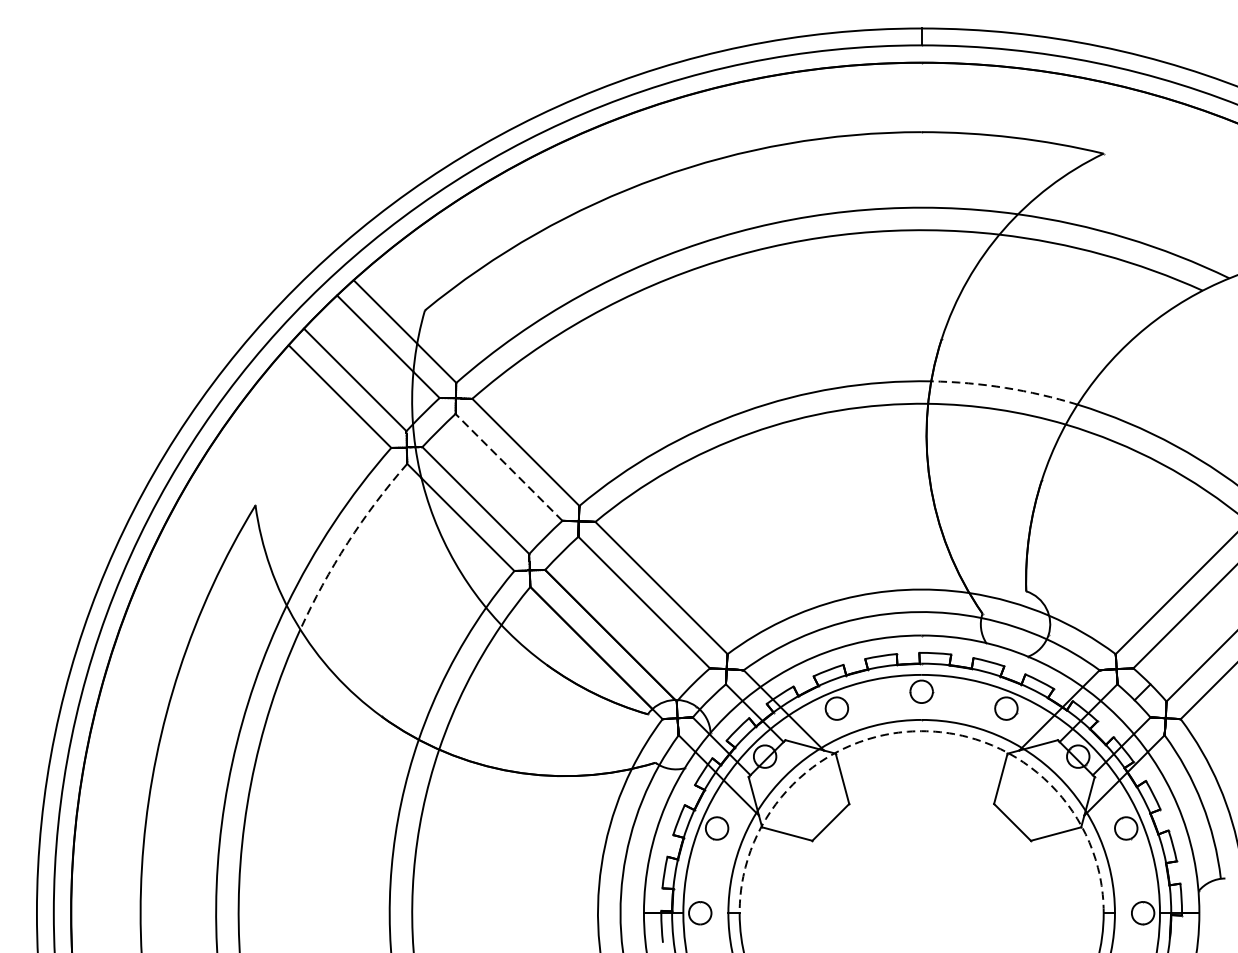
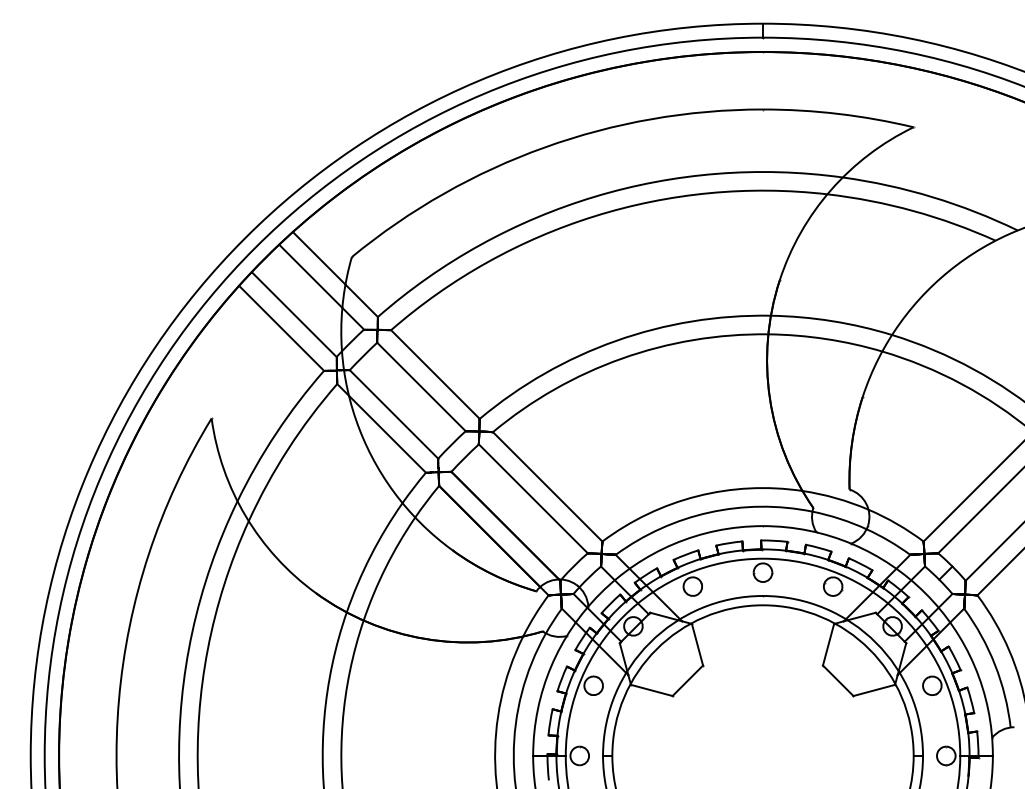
arc: (1005, 388) -> (832, 321), dashed -> solid
line: (509, 466) -> (421, 386), dashed -> solid
arc: (348, 542) -> (288, 449), dashed -> solid
arc: (922, 731) -> (763, 605), dashed -> solid

